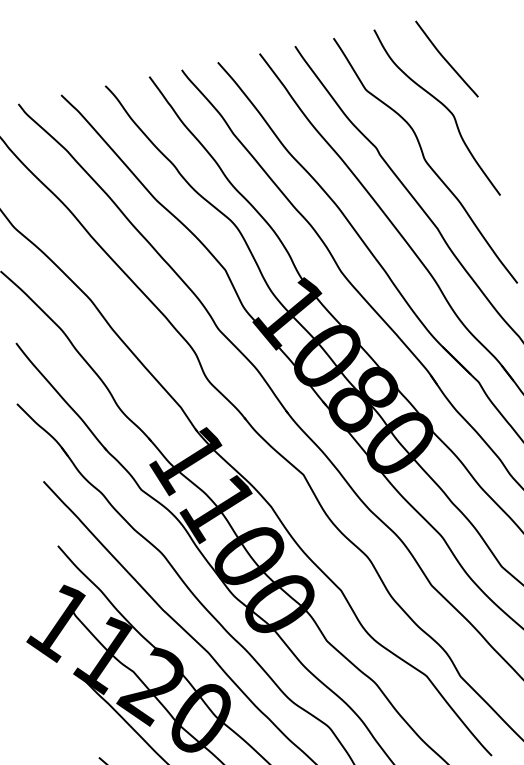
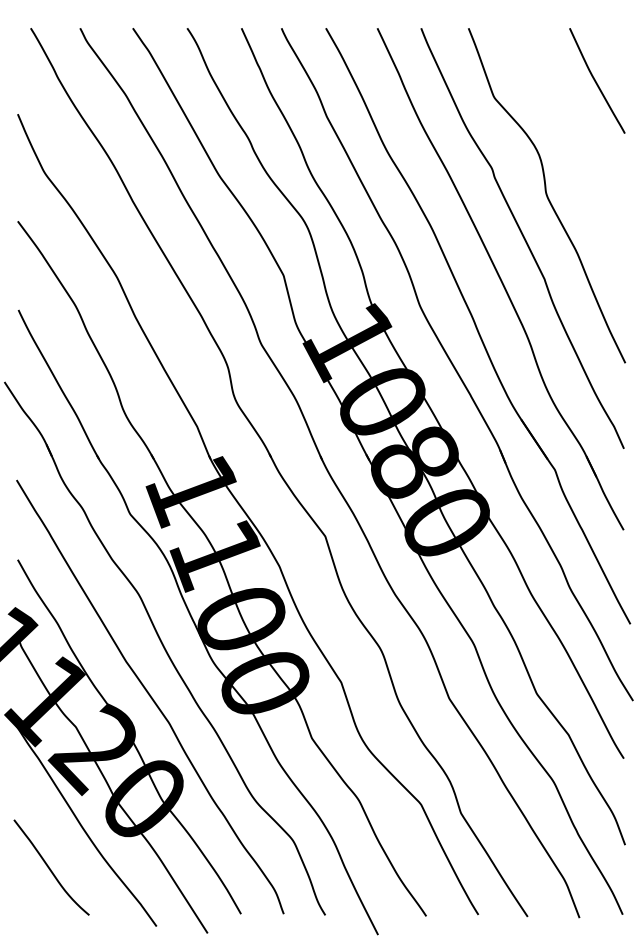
curve: (443, 106) -> (581, 135), removed

